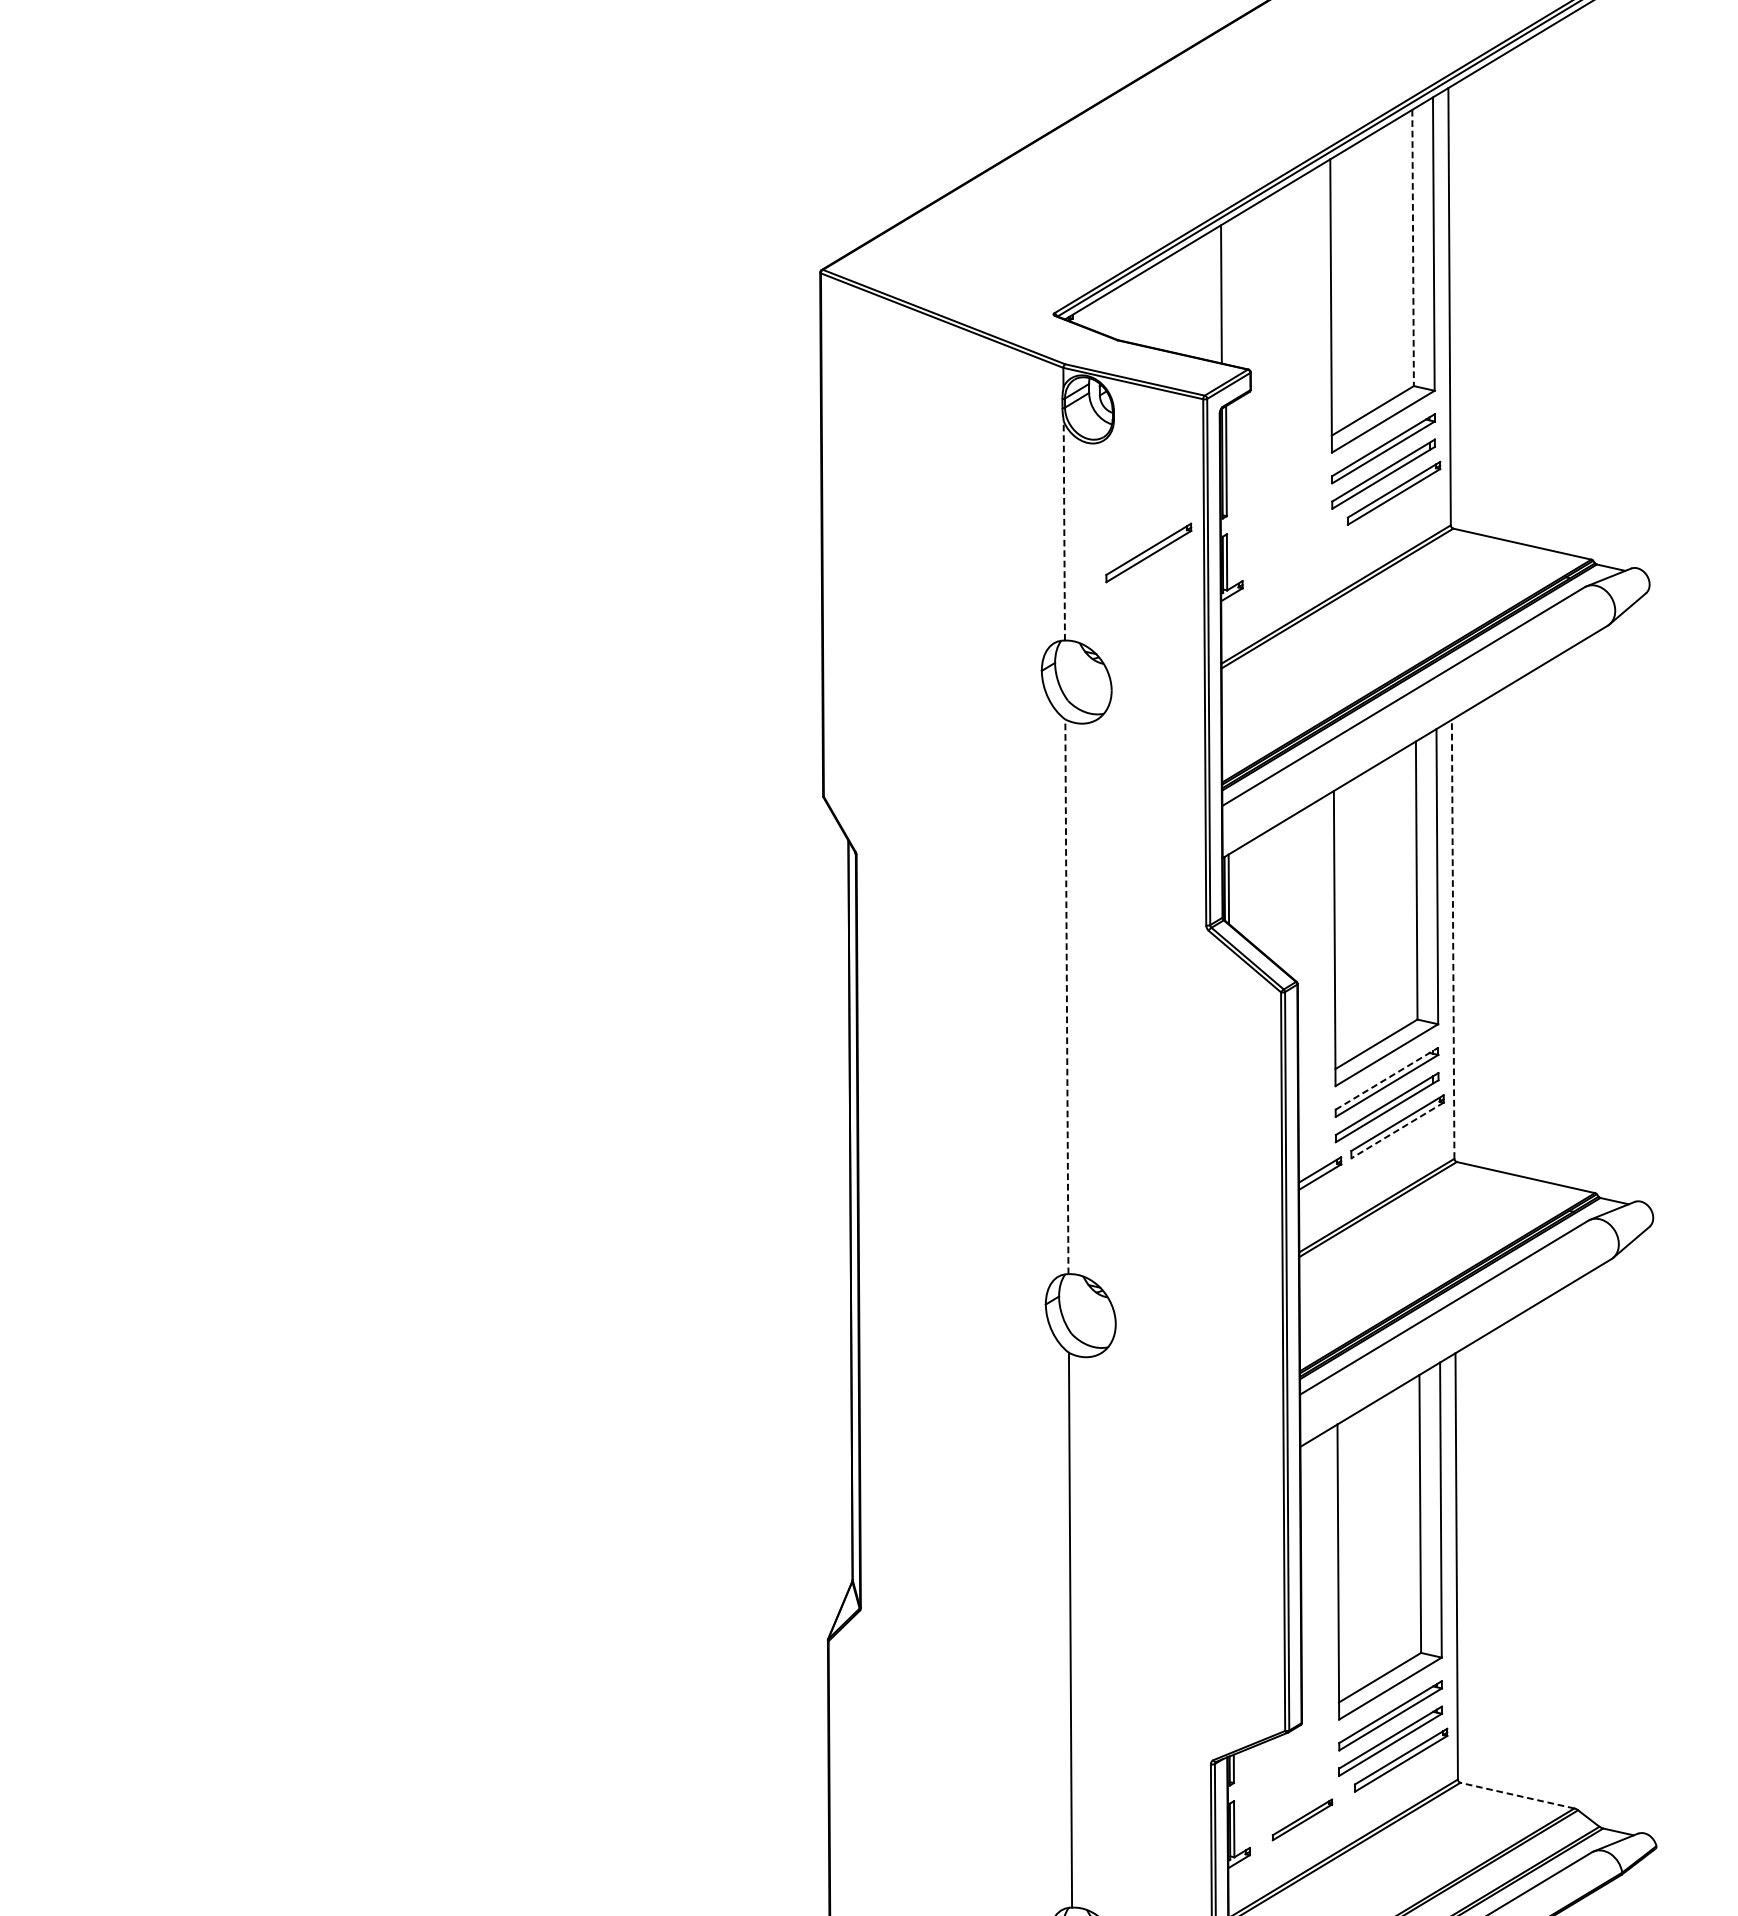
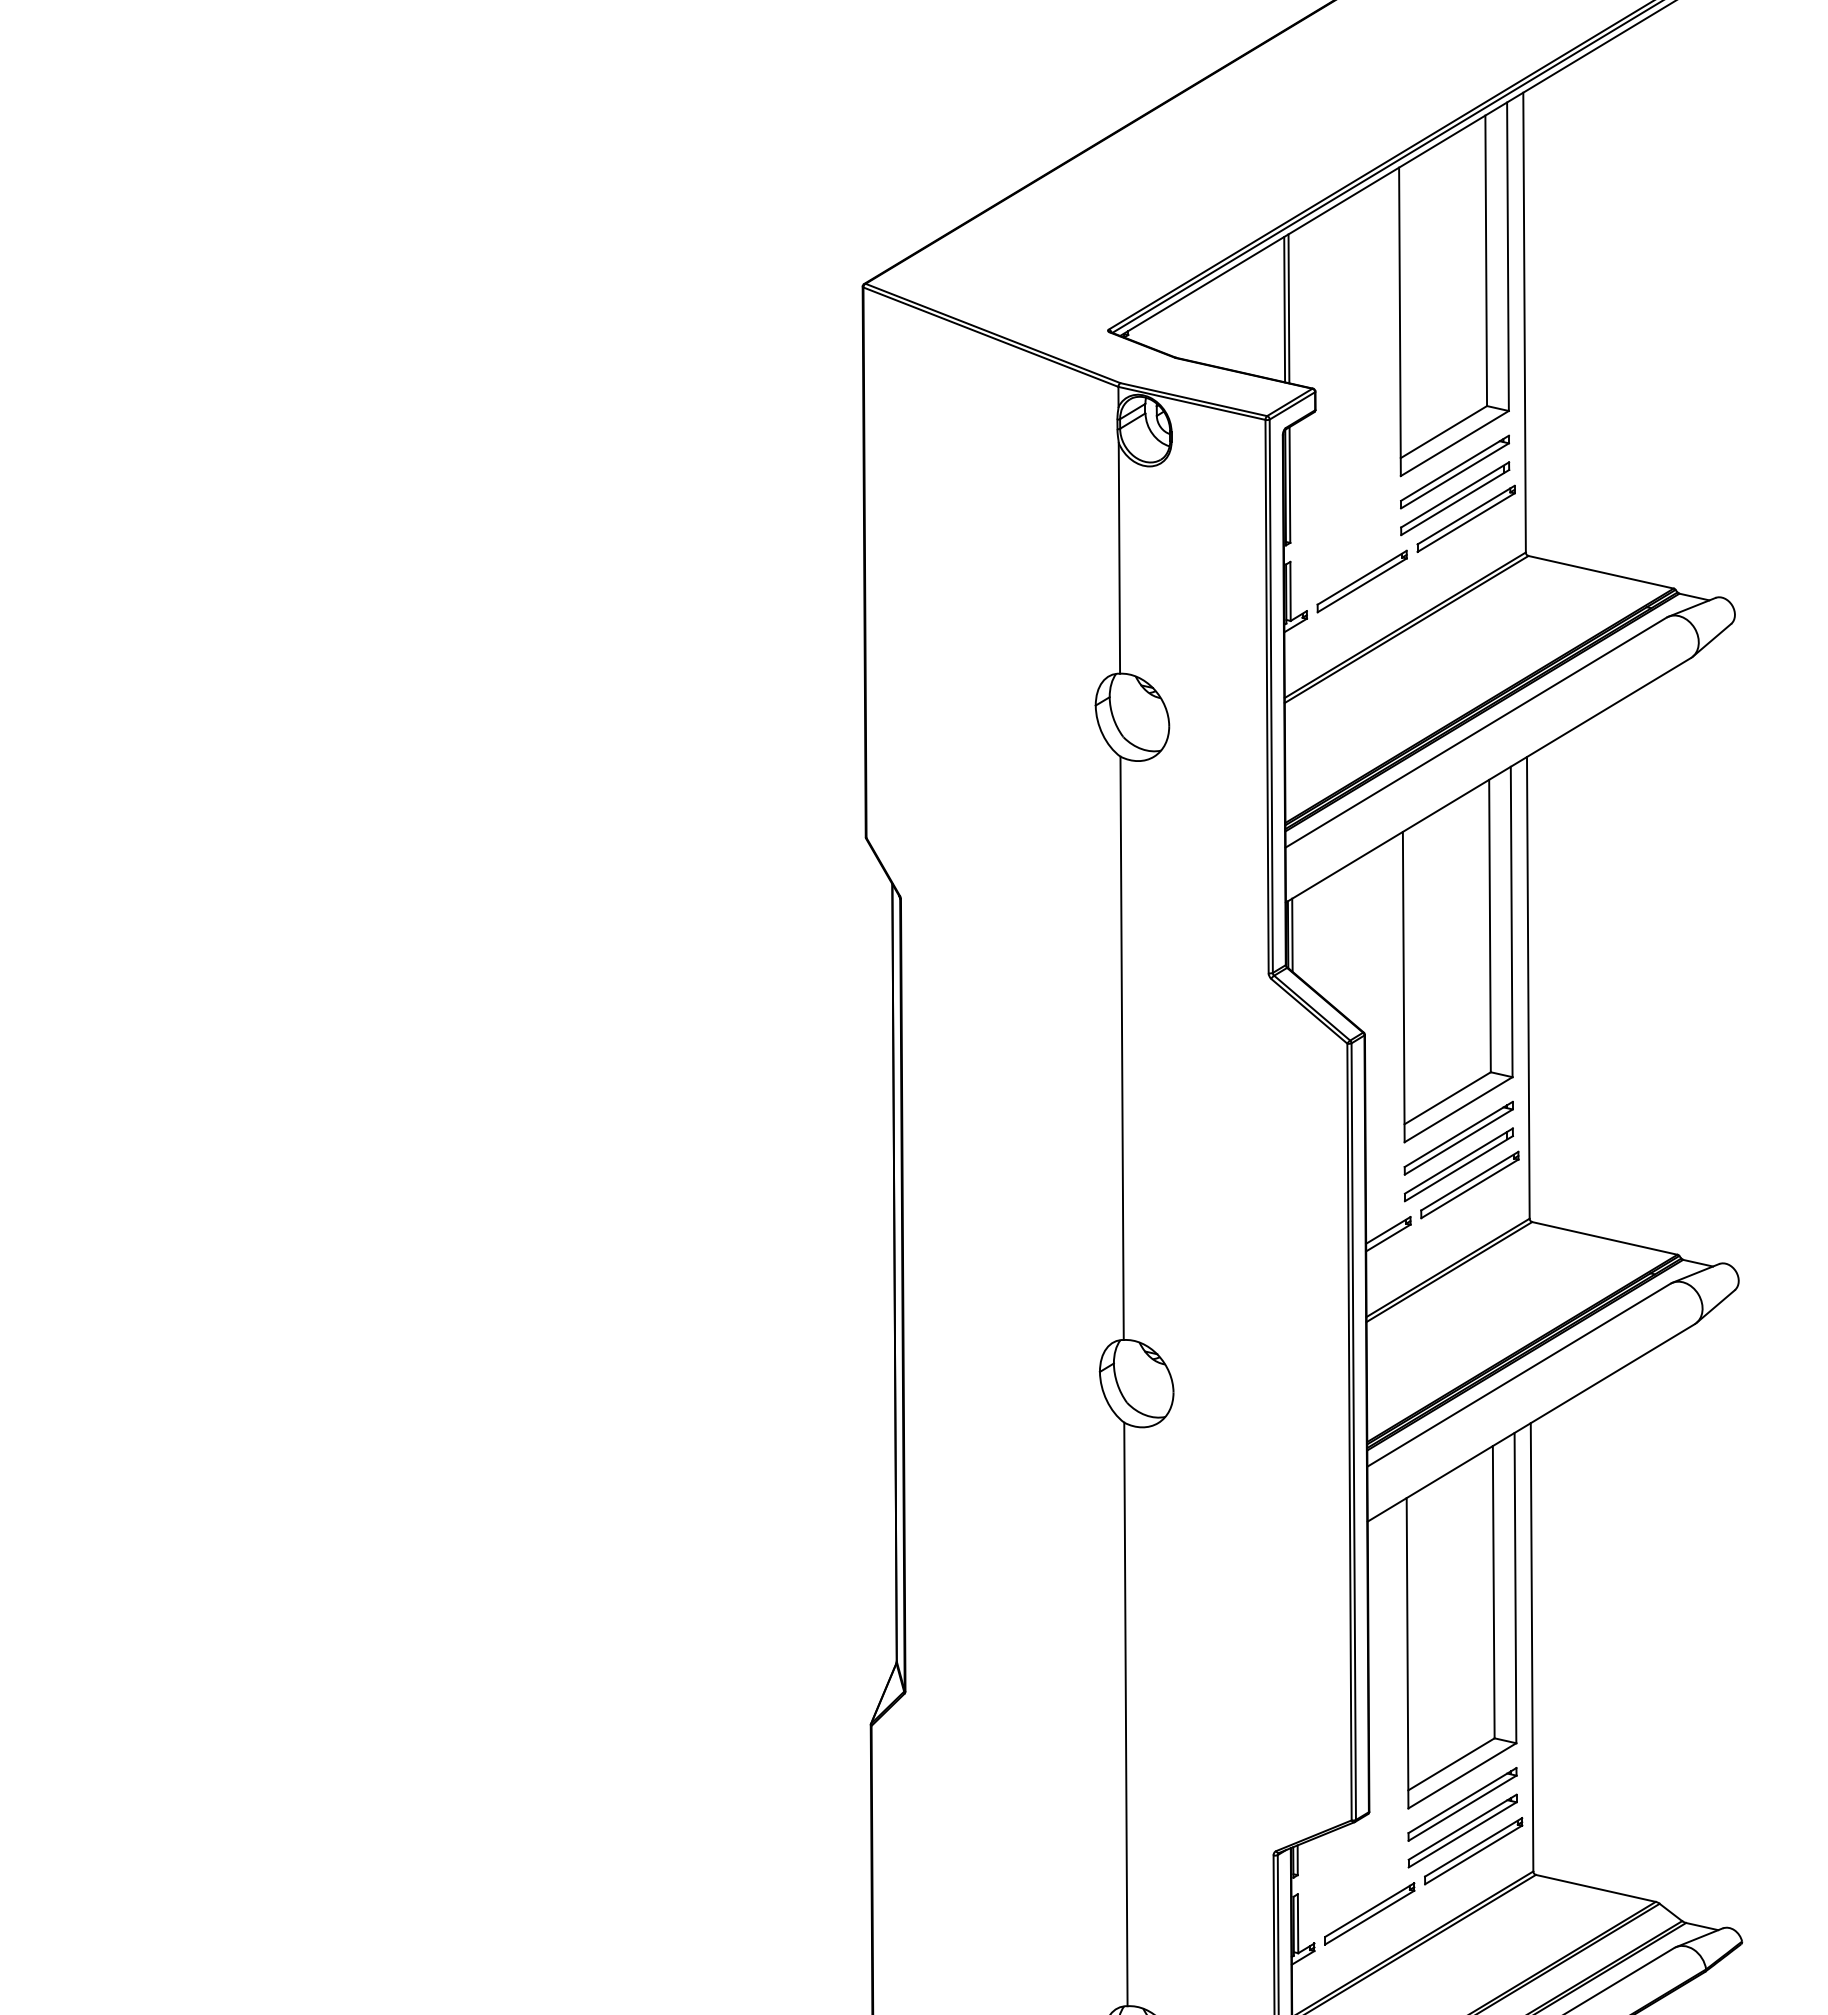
line: (1413, 248) -> (1486, 261), dashed -> solid
line: (1225, 293) -> (1288, 308), added
line: (1064, 530) -> (1119, 557), dashed -> solid
part: (1148, 552) -> (1361, 581), moved
line: (1453, 938) -> (1528, 987), dashed -> solid
line: (1067, 996) -> (1122, 1048), dashed -> solid
line: (1387, 1078) -> (1459, 1134), dashed -> solid
line: (1397, 1130) -> (1469, 1188), dashed -> solid
line: (1517, 1795) -> (1595, 1888), dashed -> solid
part: (1302, 1819) -> (1369, 1913), size x1.43

